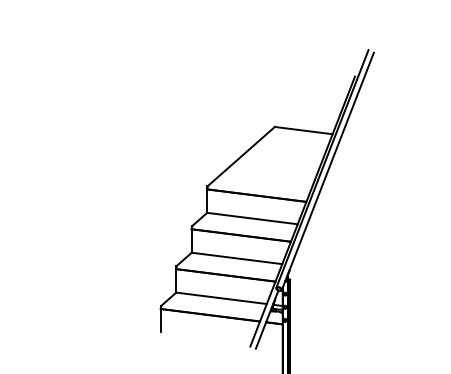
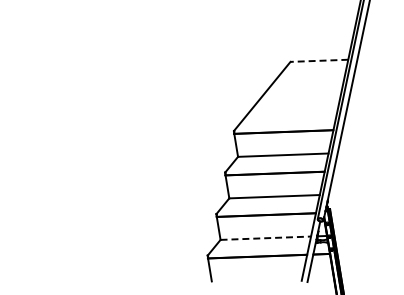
line: (303, 130) -> (319, 60), solid -> dashed
line: (221, 298) -> (265, 238), solid -> dashed

